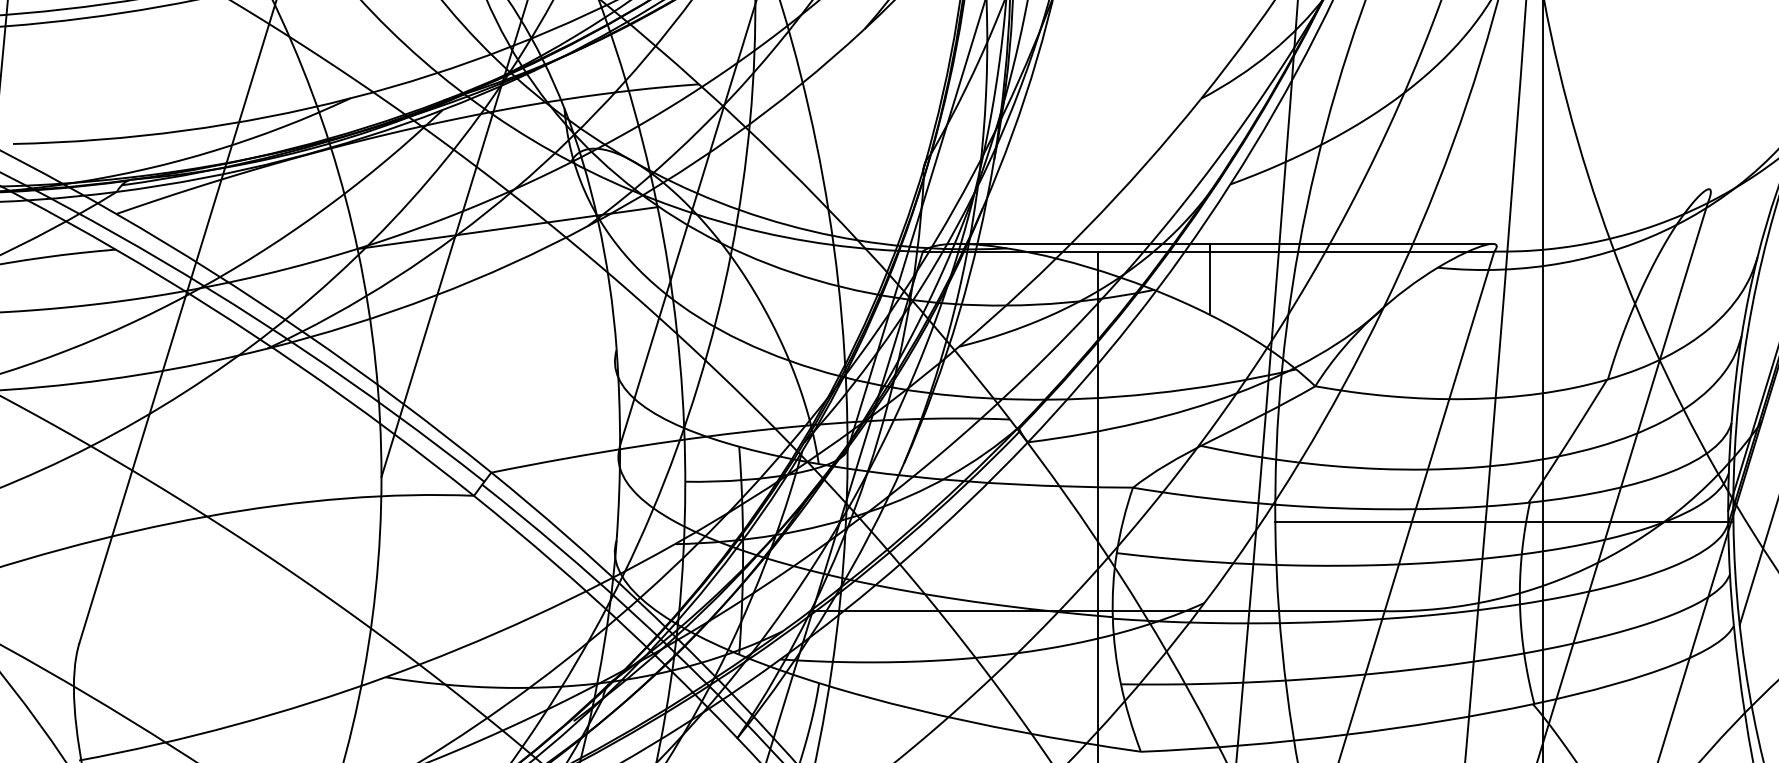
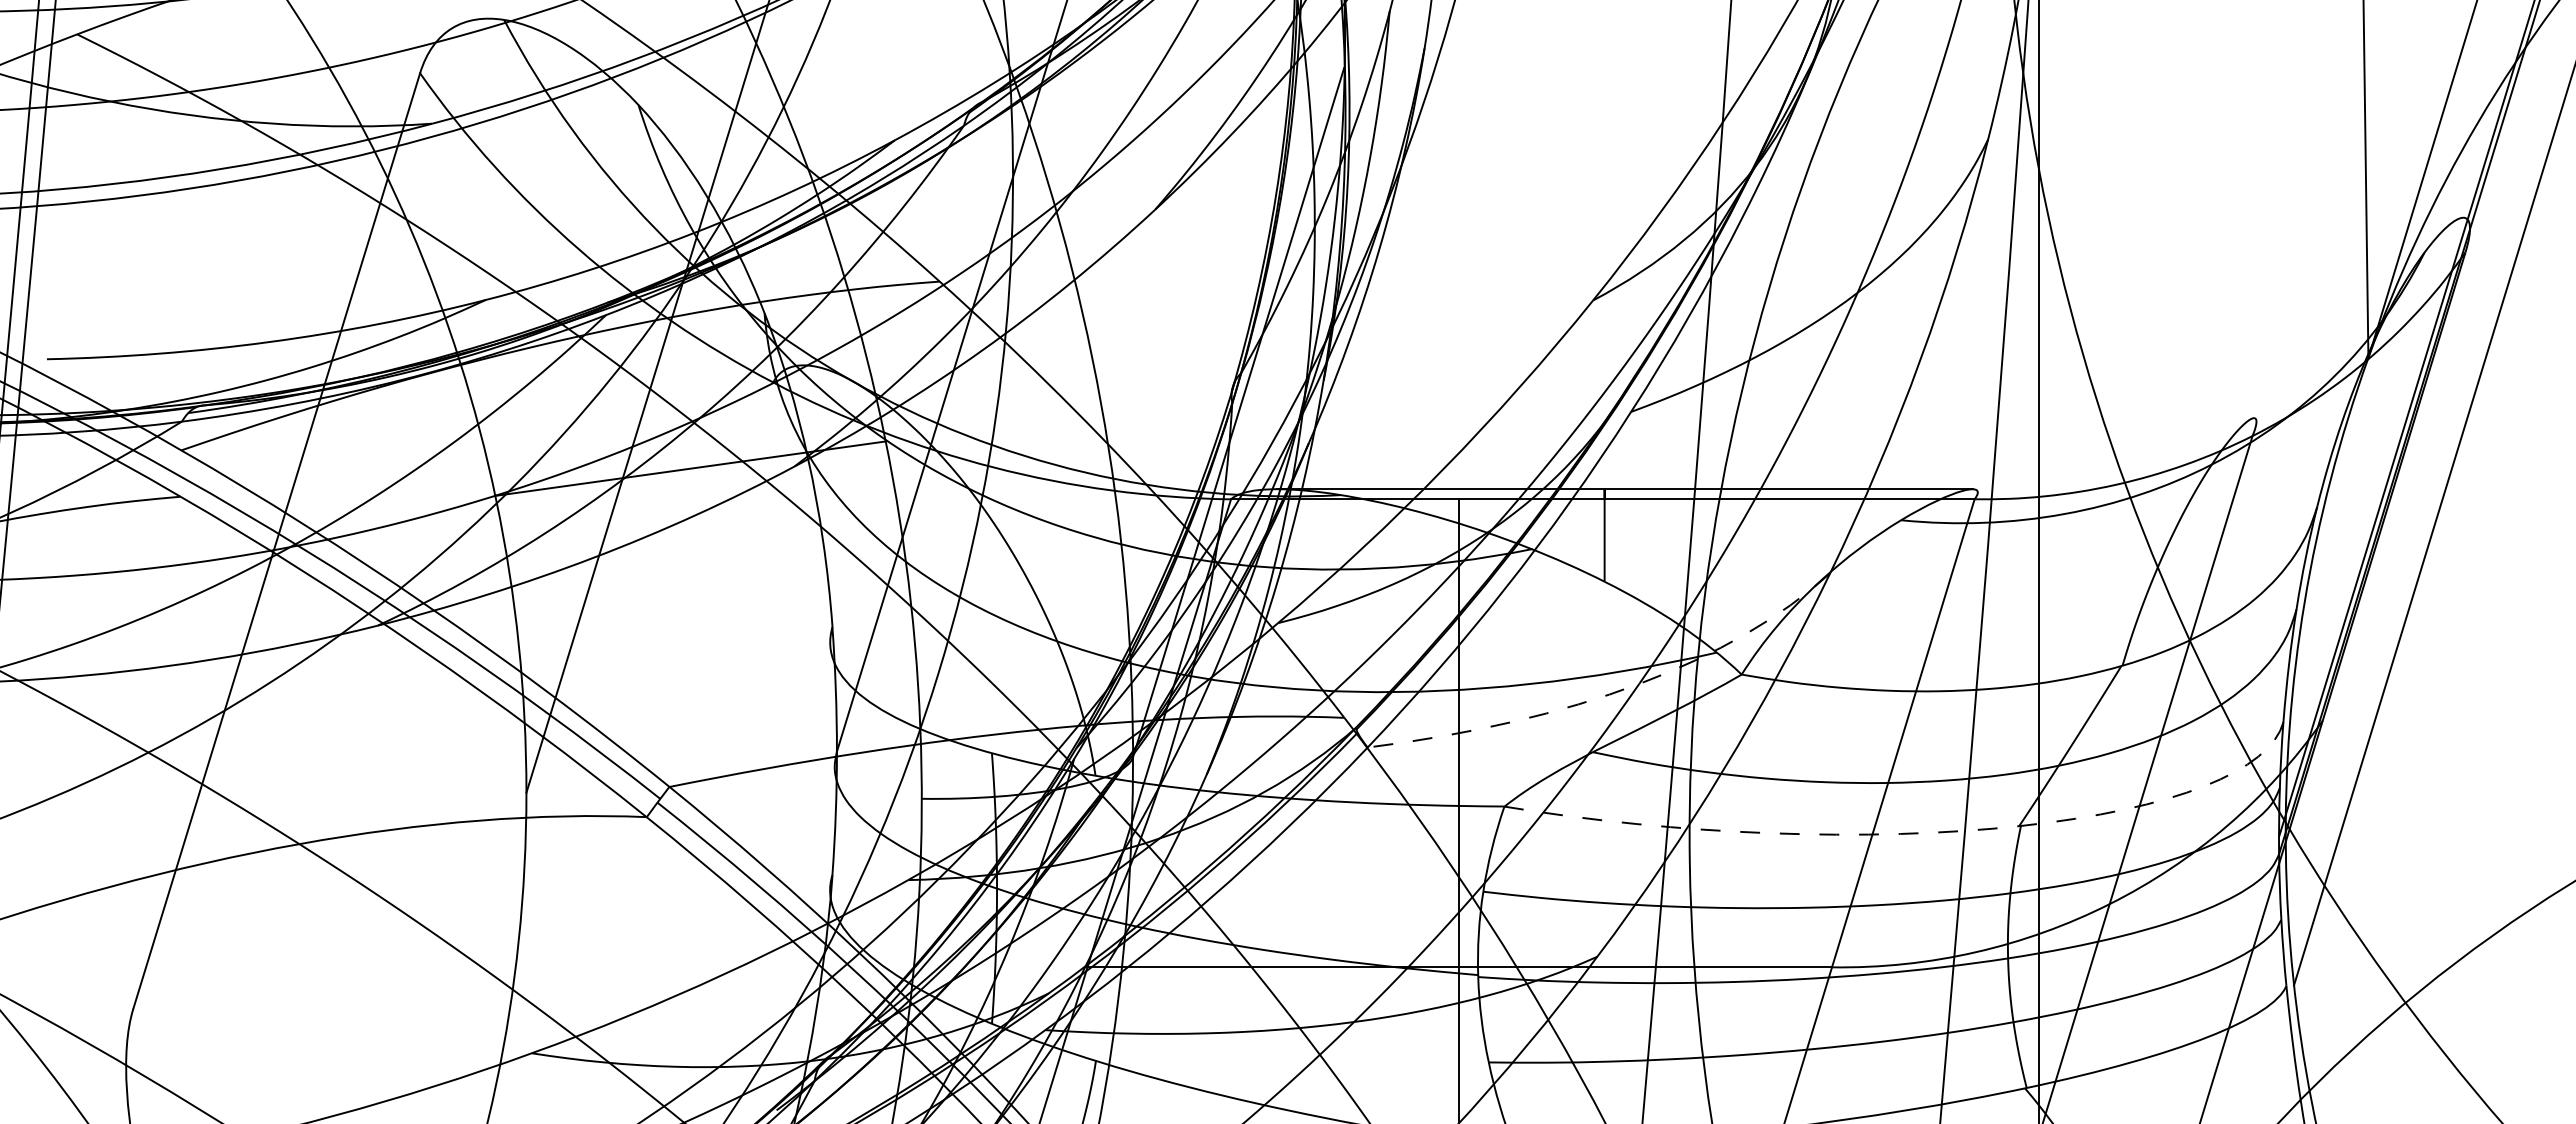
arc: (1219, 399) -> (1617, 691), solid -> dashed
arc: (1455, 508) -> (1923, 833), solid -> dashed
line: (1504, 521) -> (1987, 850), removed

